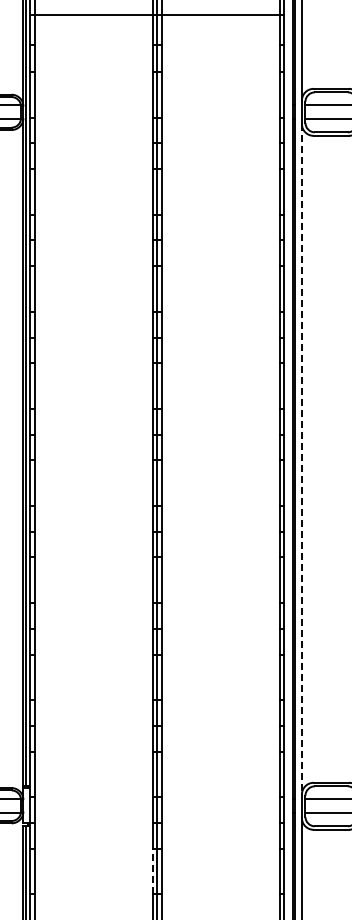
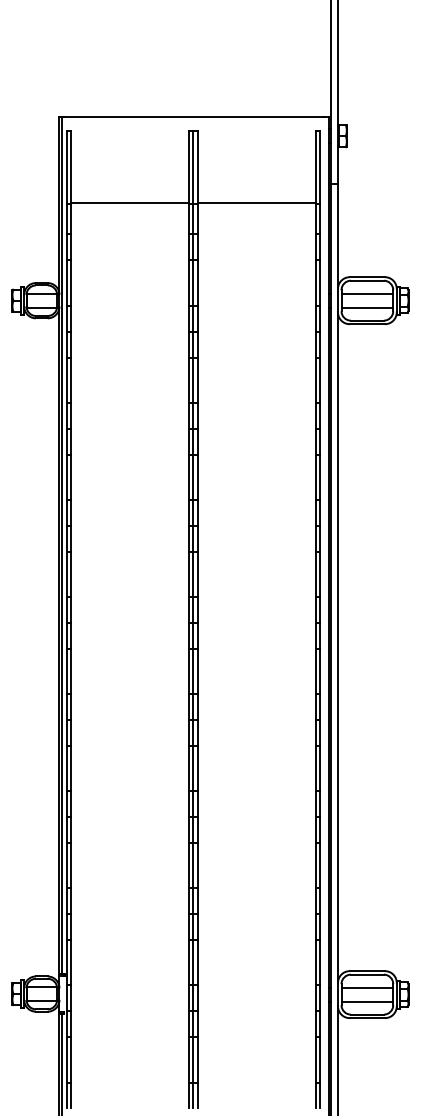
line: (302, 460) -> (338, 648), dashed -> solid
line: (152, 871) -> (188, 1059), dashed -> solid

